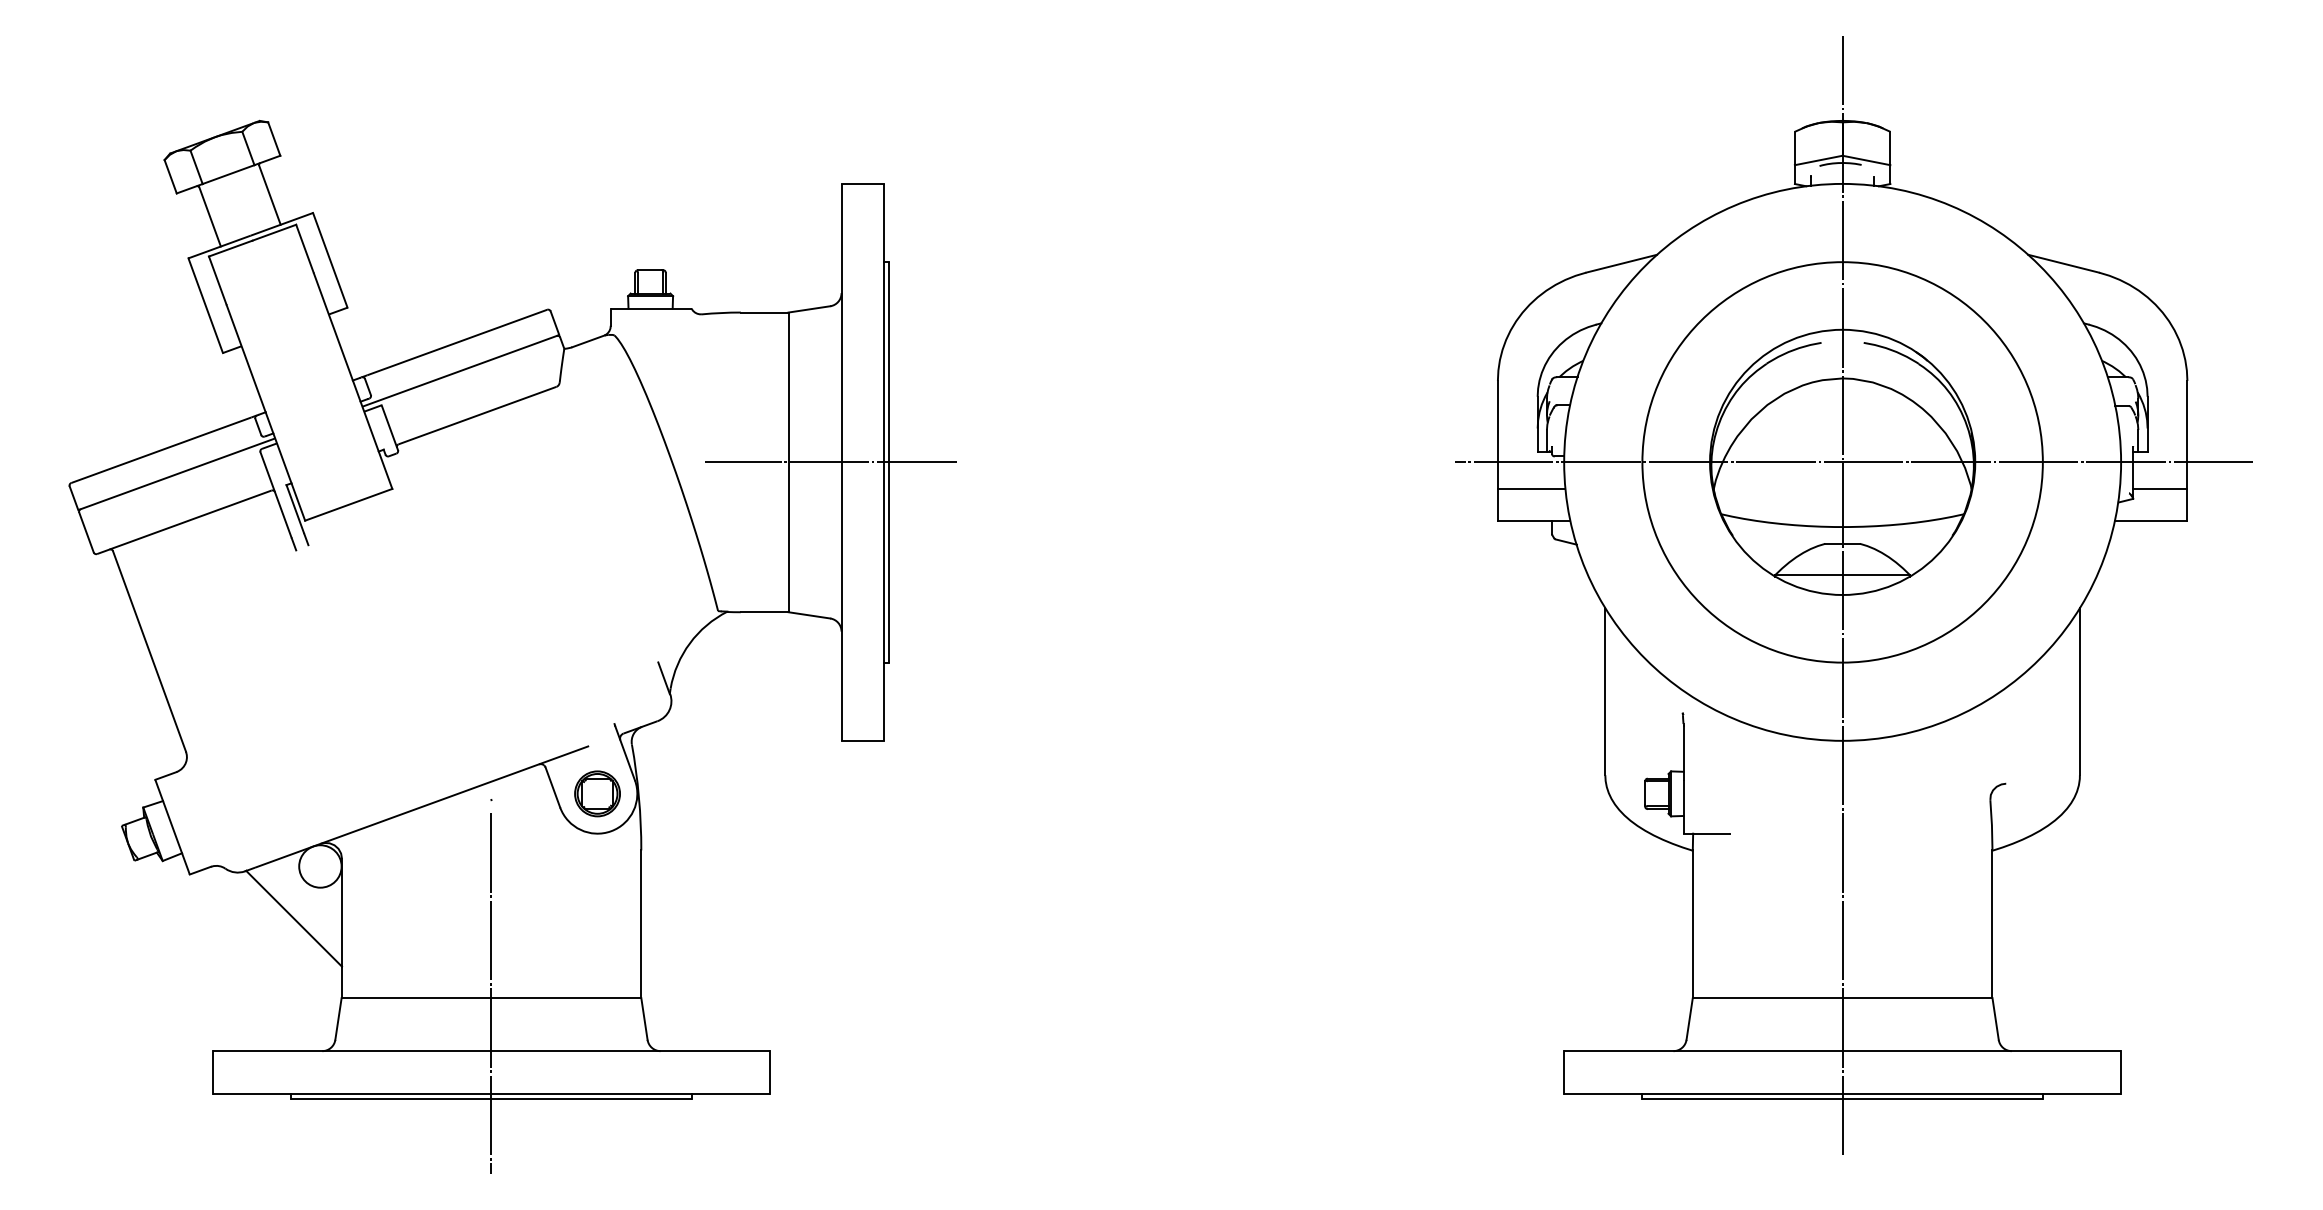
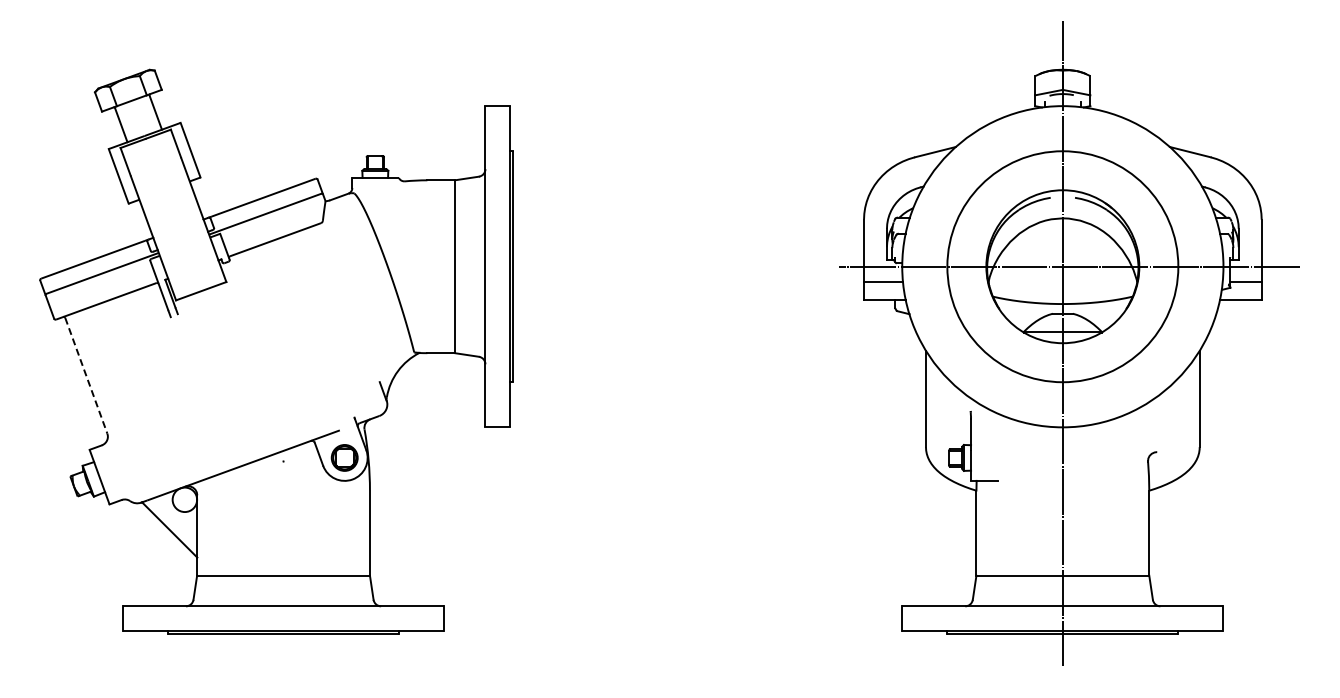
line: (829, 461) -> (478, 266), removed
line: (149, 650) -> (86, 375), solid -> dashed
line: (491, 994) -> (283, 573), removed

